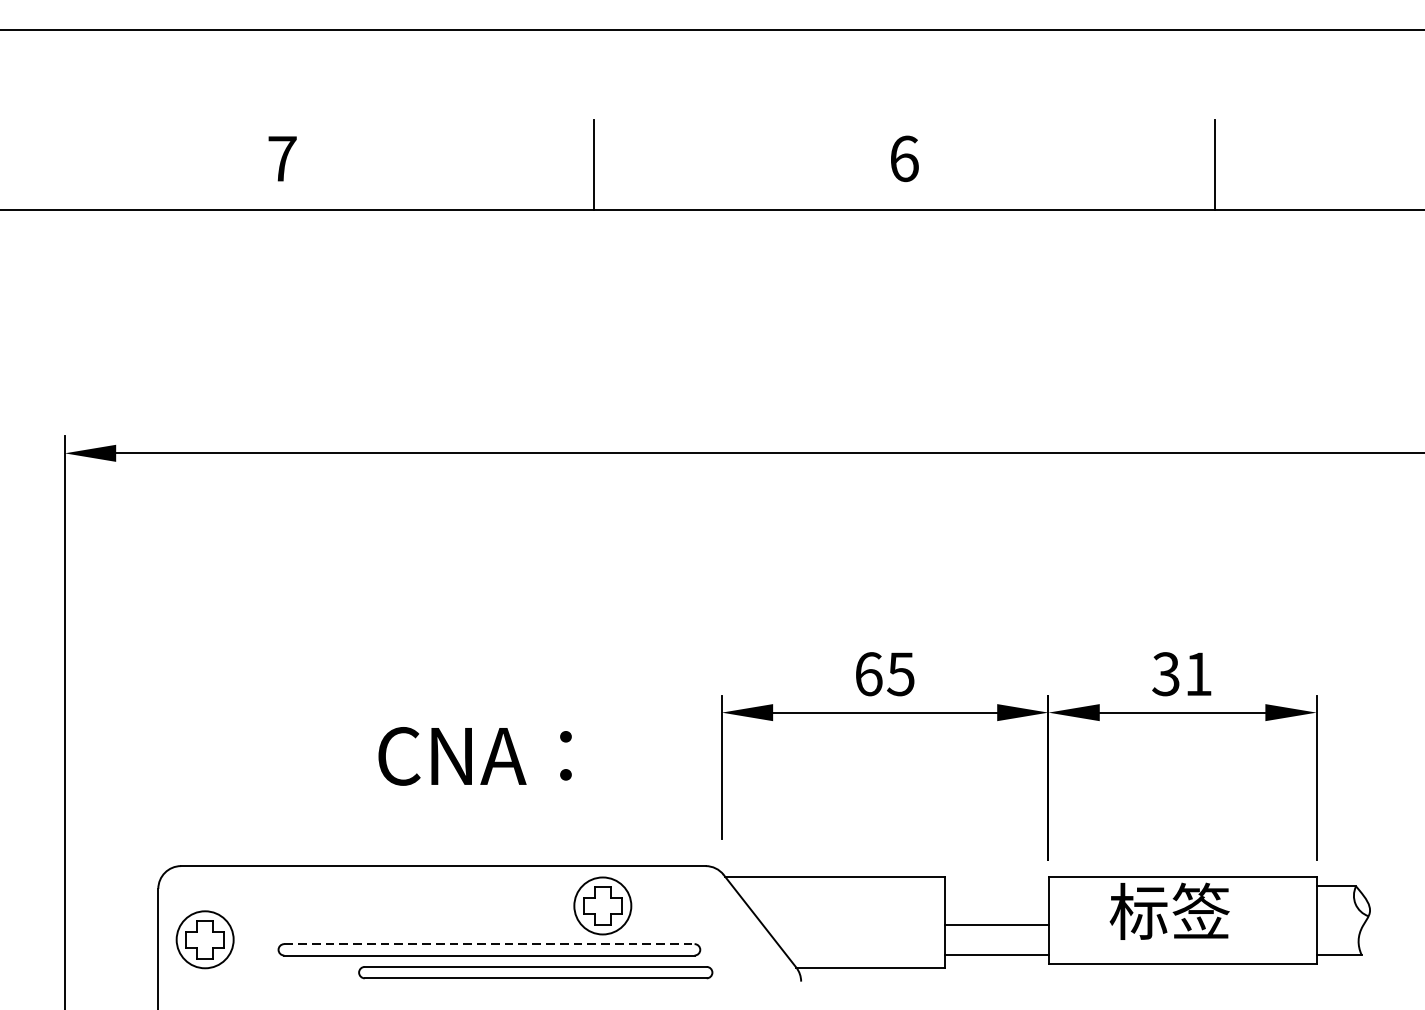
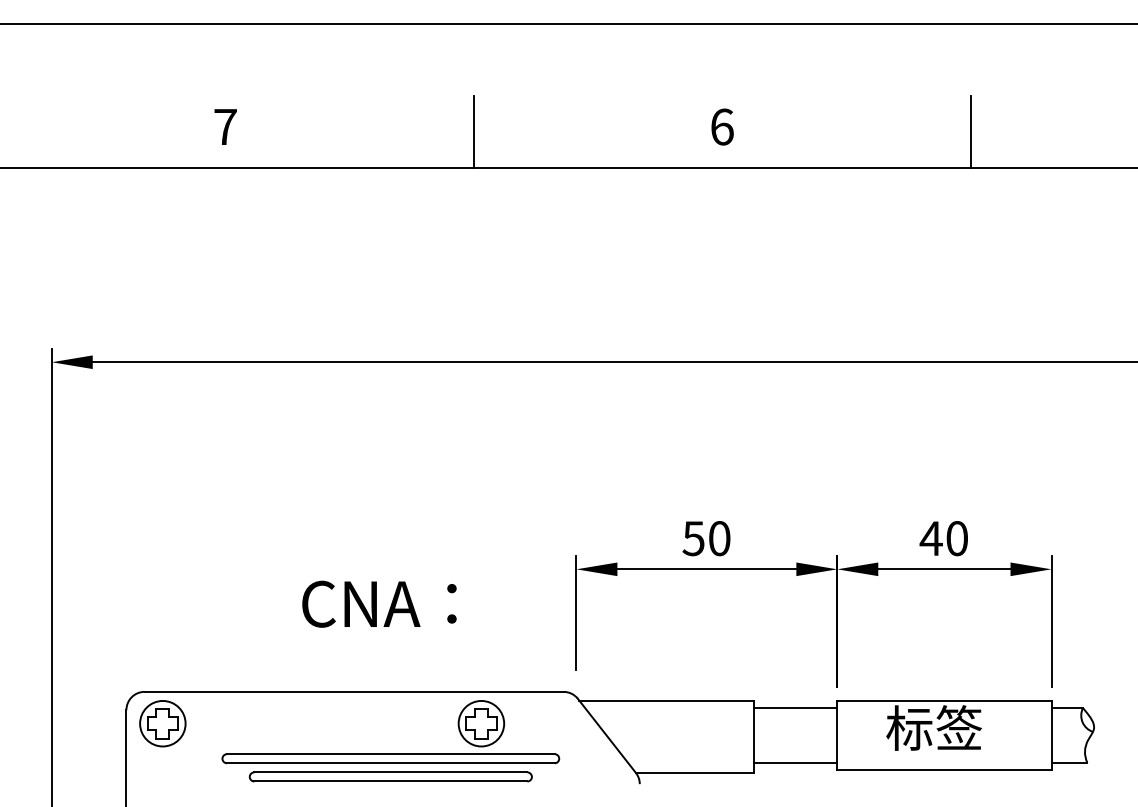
text: (884, 674) -> (706, 538), 65 -> 50
text: (1181, 674) -> (943, 538), 31 -> 40
line: (996, 925) -> (795, 708), moved
part: (204, 939) -> (162, 723), moved
line: (488, 944) -> (390, 754), dashed -> solid
part: (535, 972) -> (390, 776), moved

